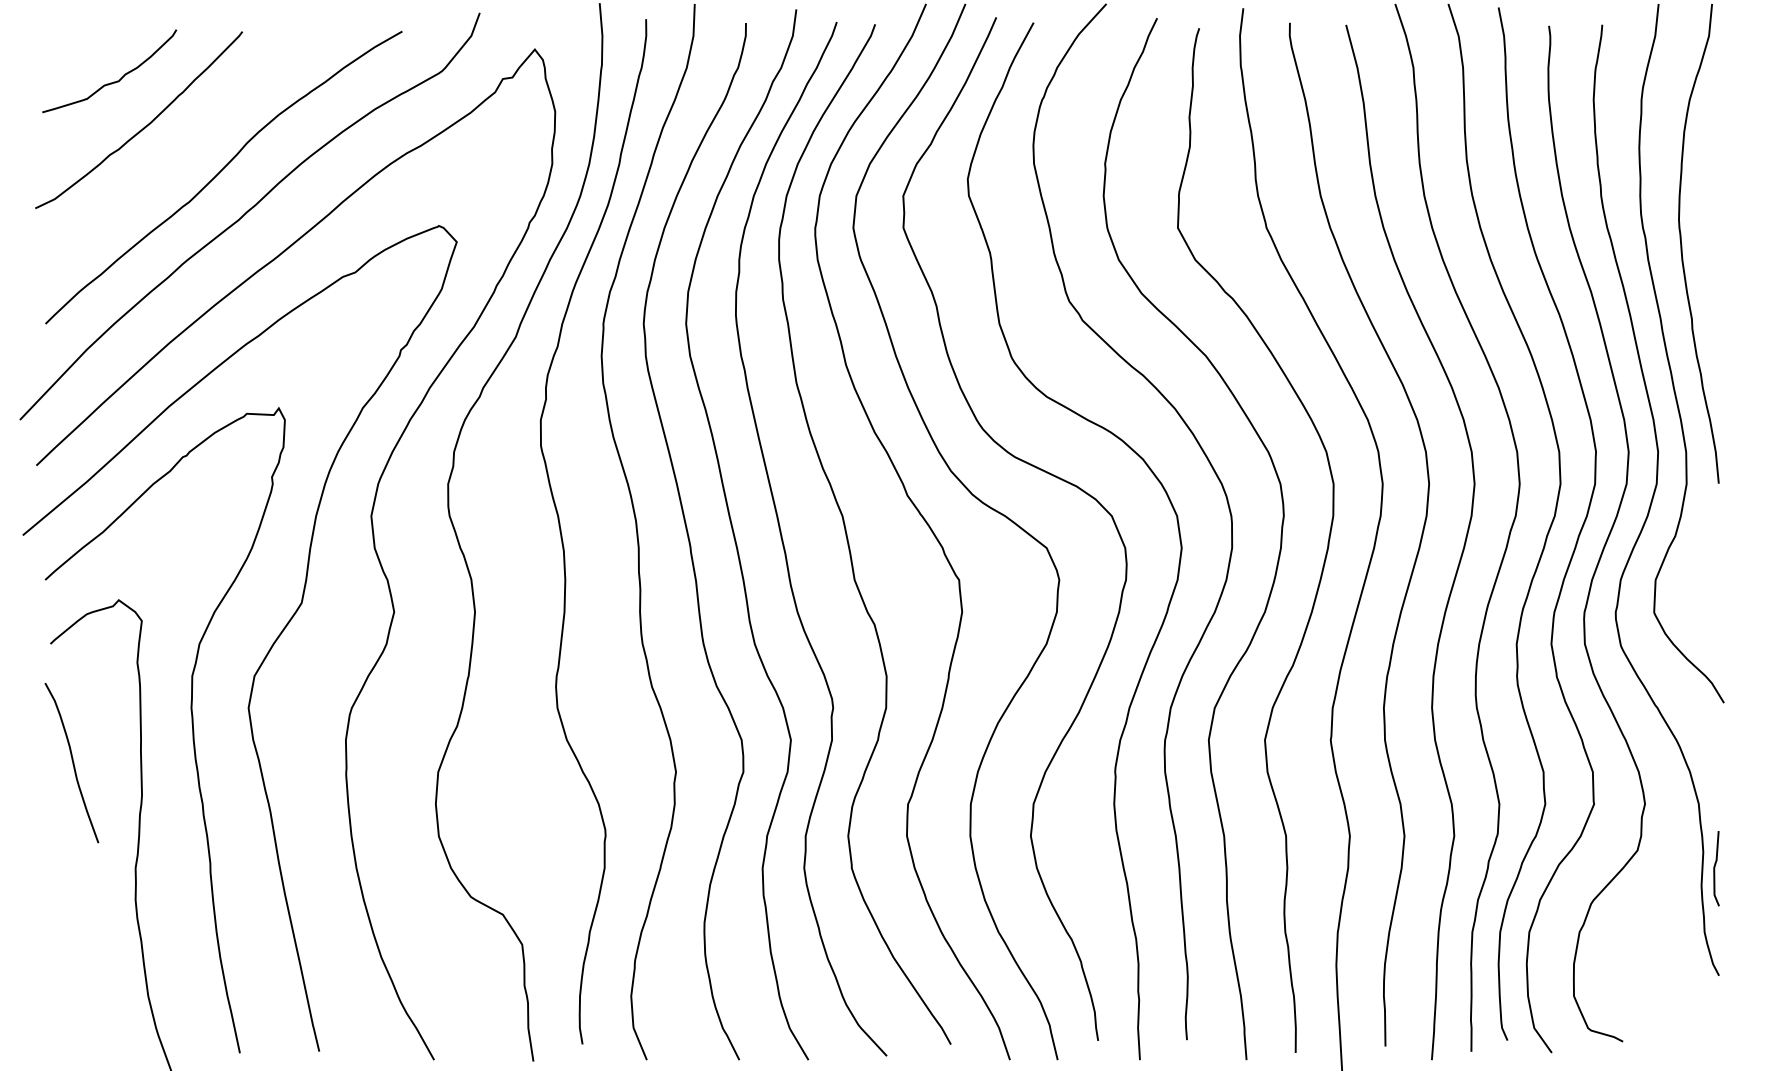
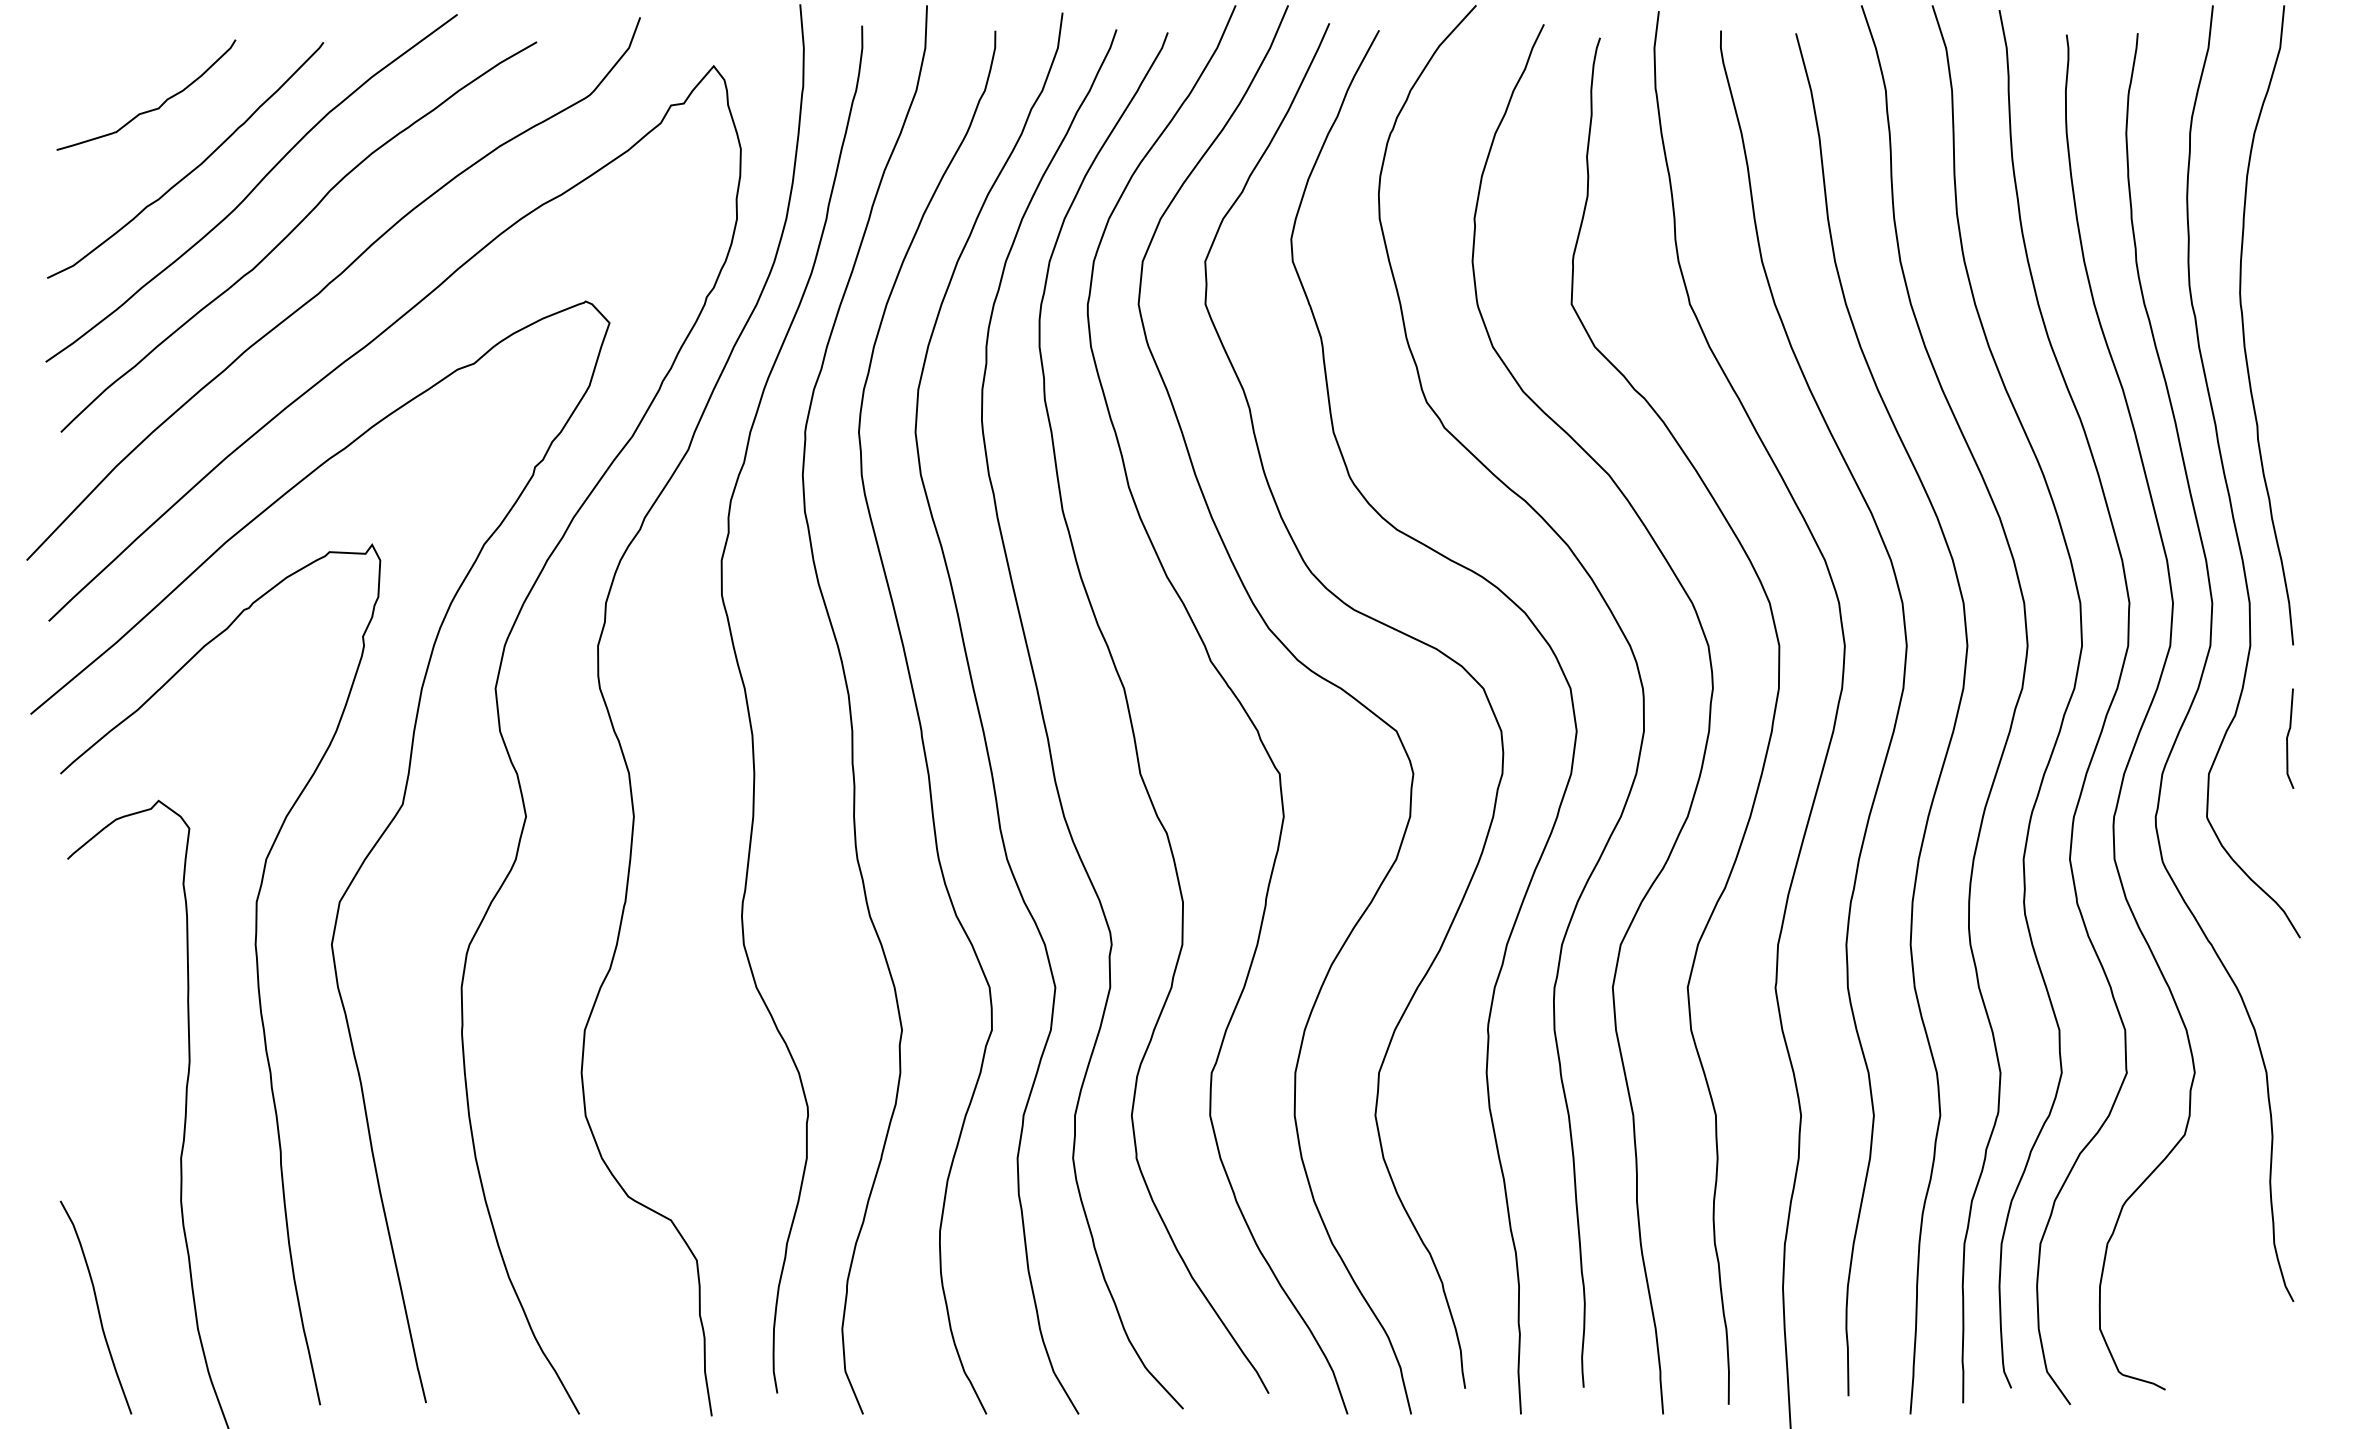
curve: (189, 140) -> (252, 187), added
curve: (72, 763) -> (96, 1308), moved
curve: (1715, 868) -> (2288, 738), moved

